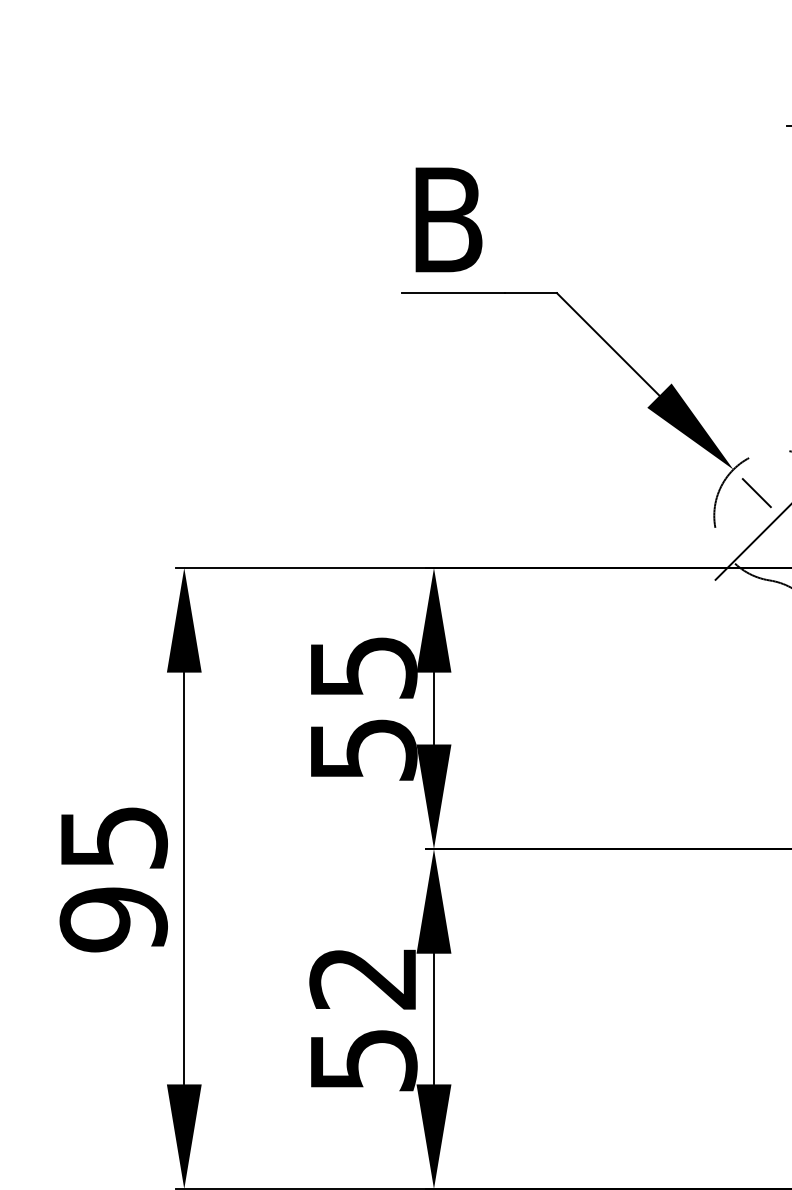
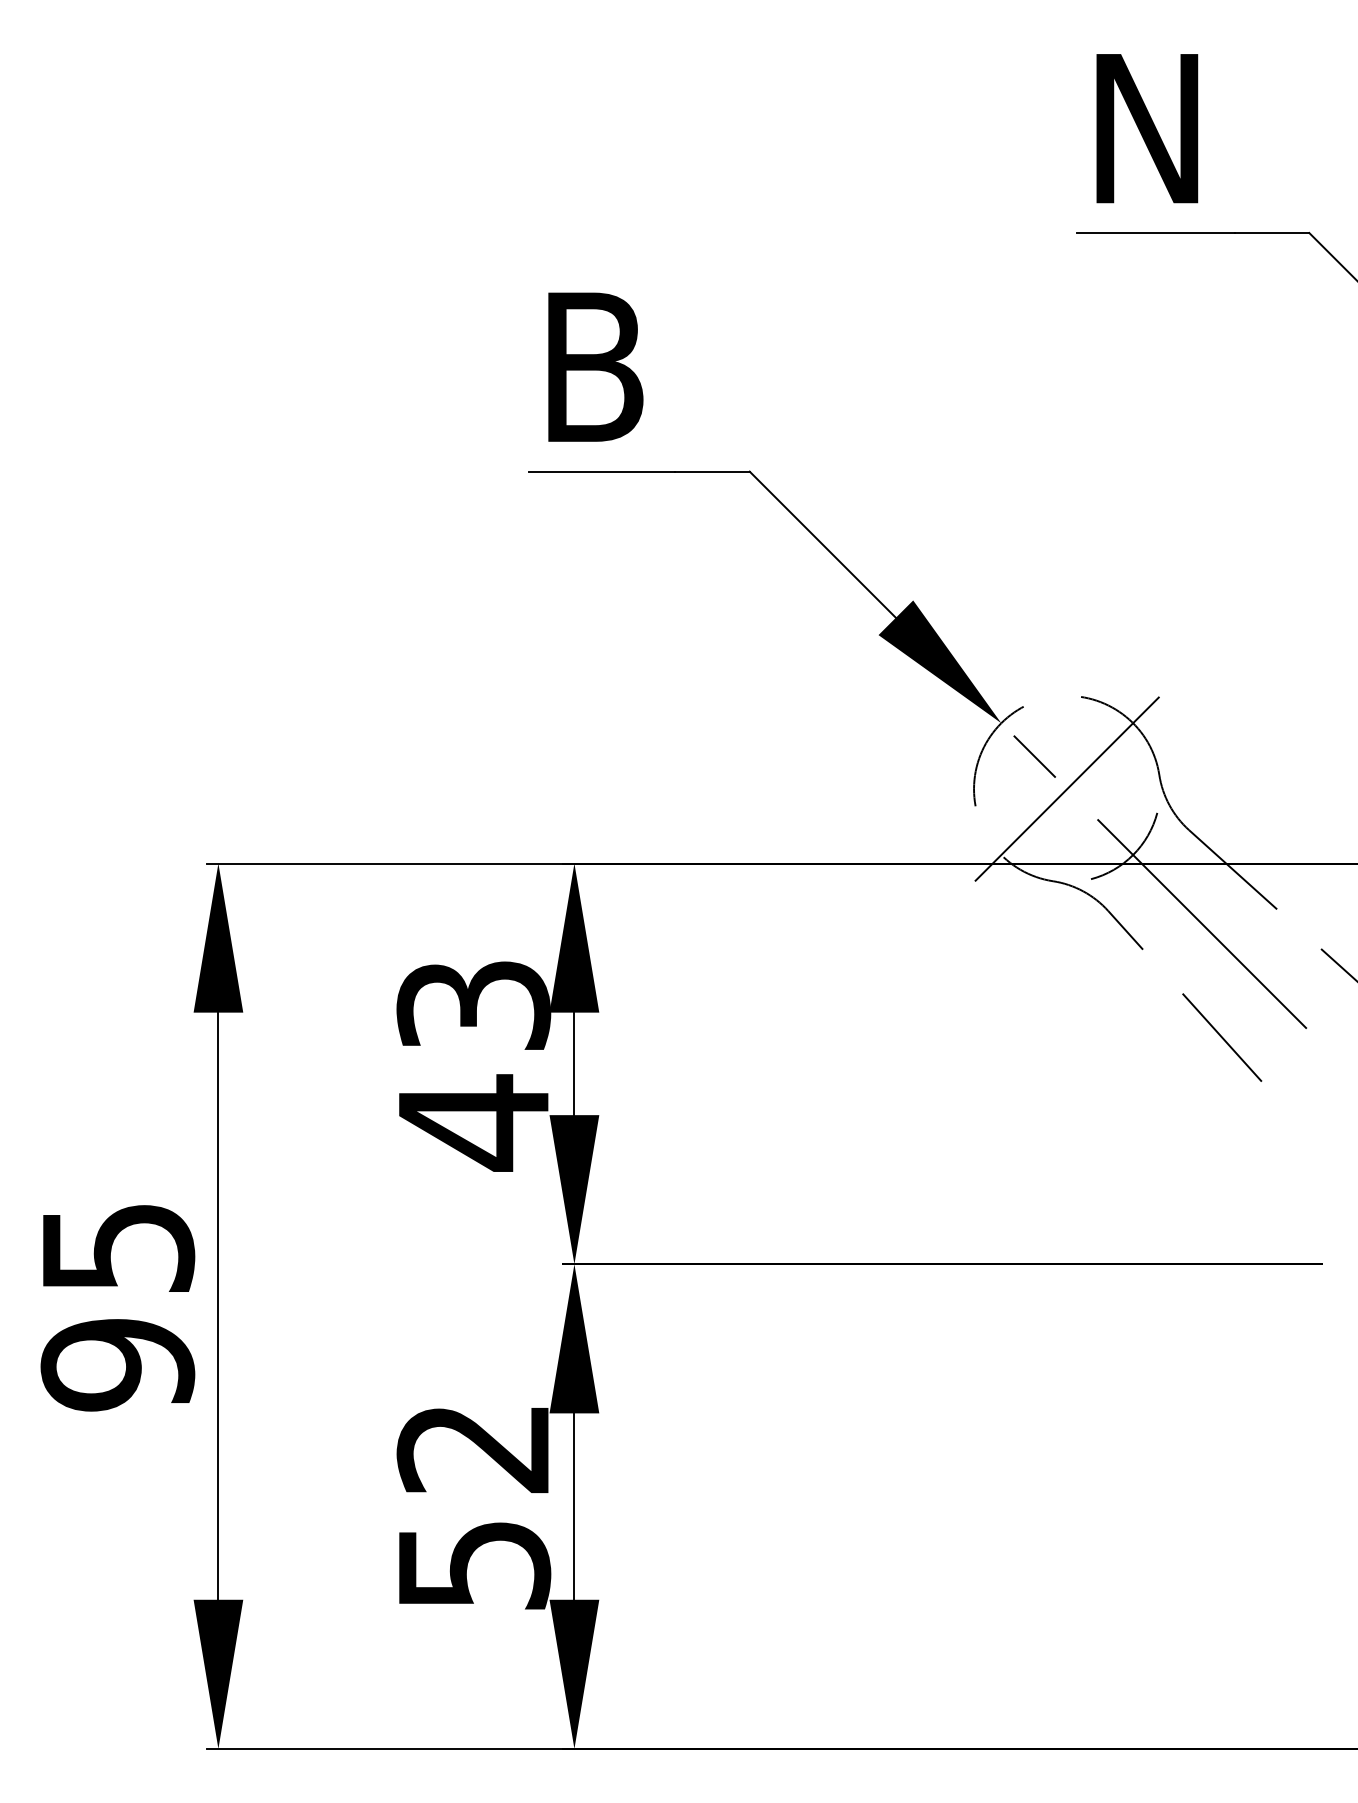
text: (363, 710) -> (473, 1066), 55 -> 43

